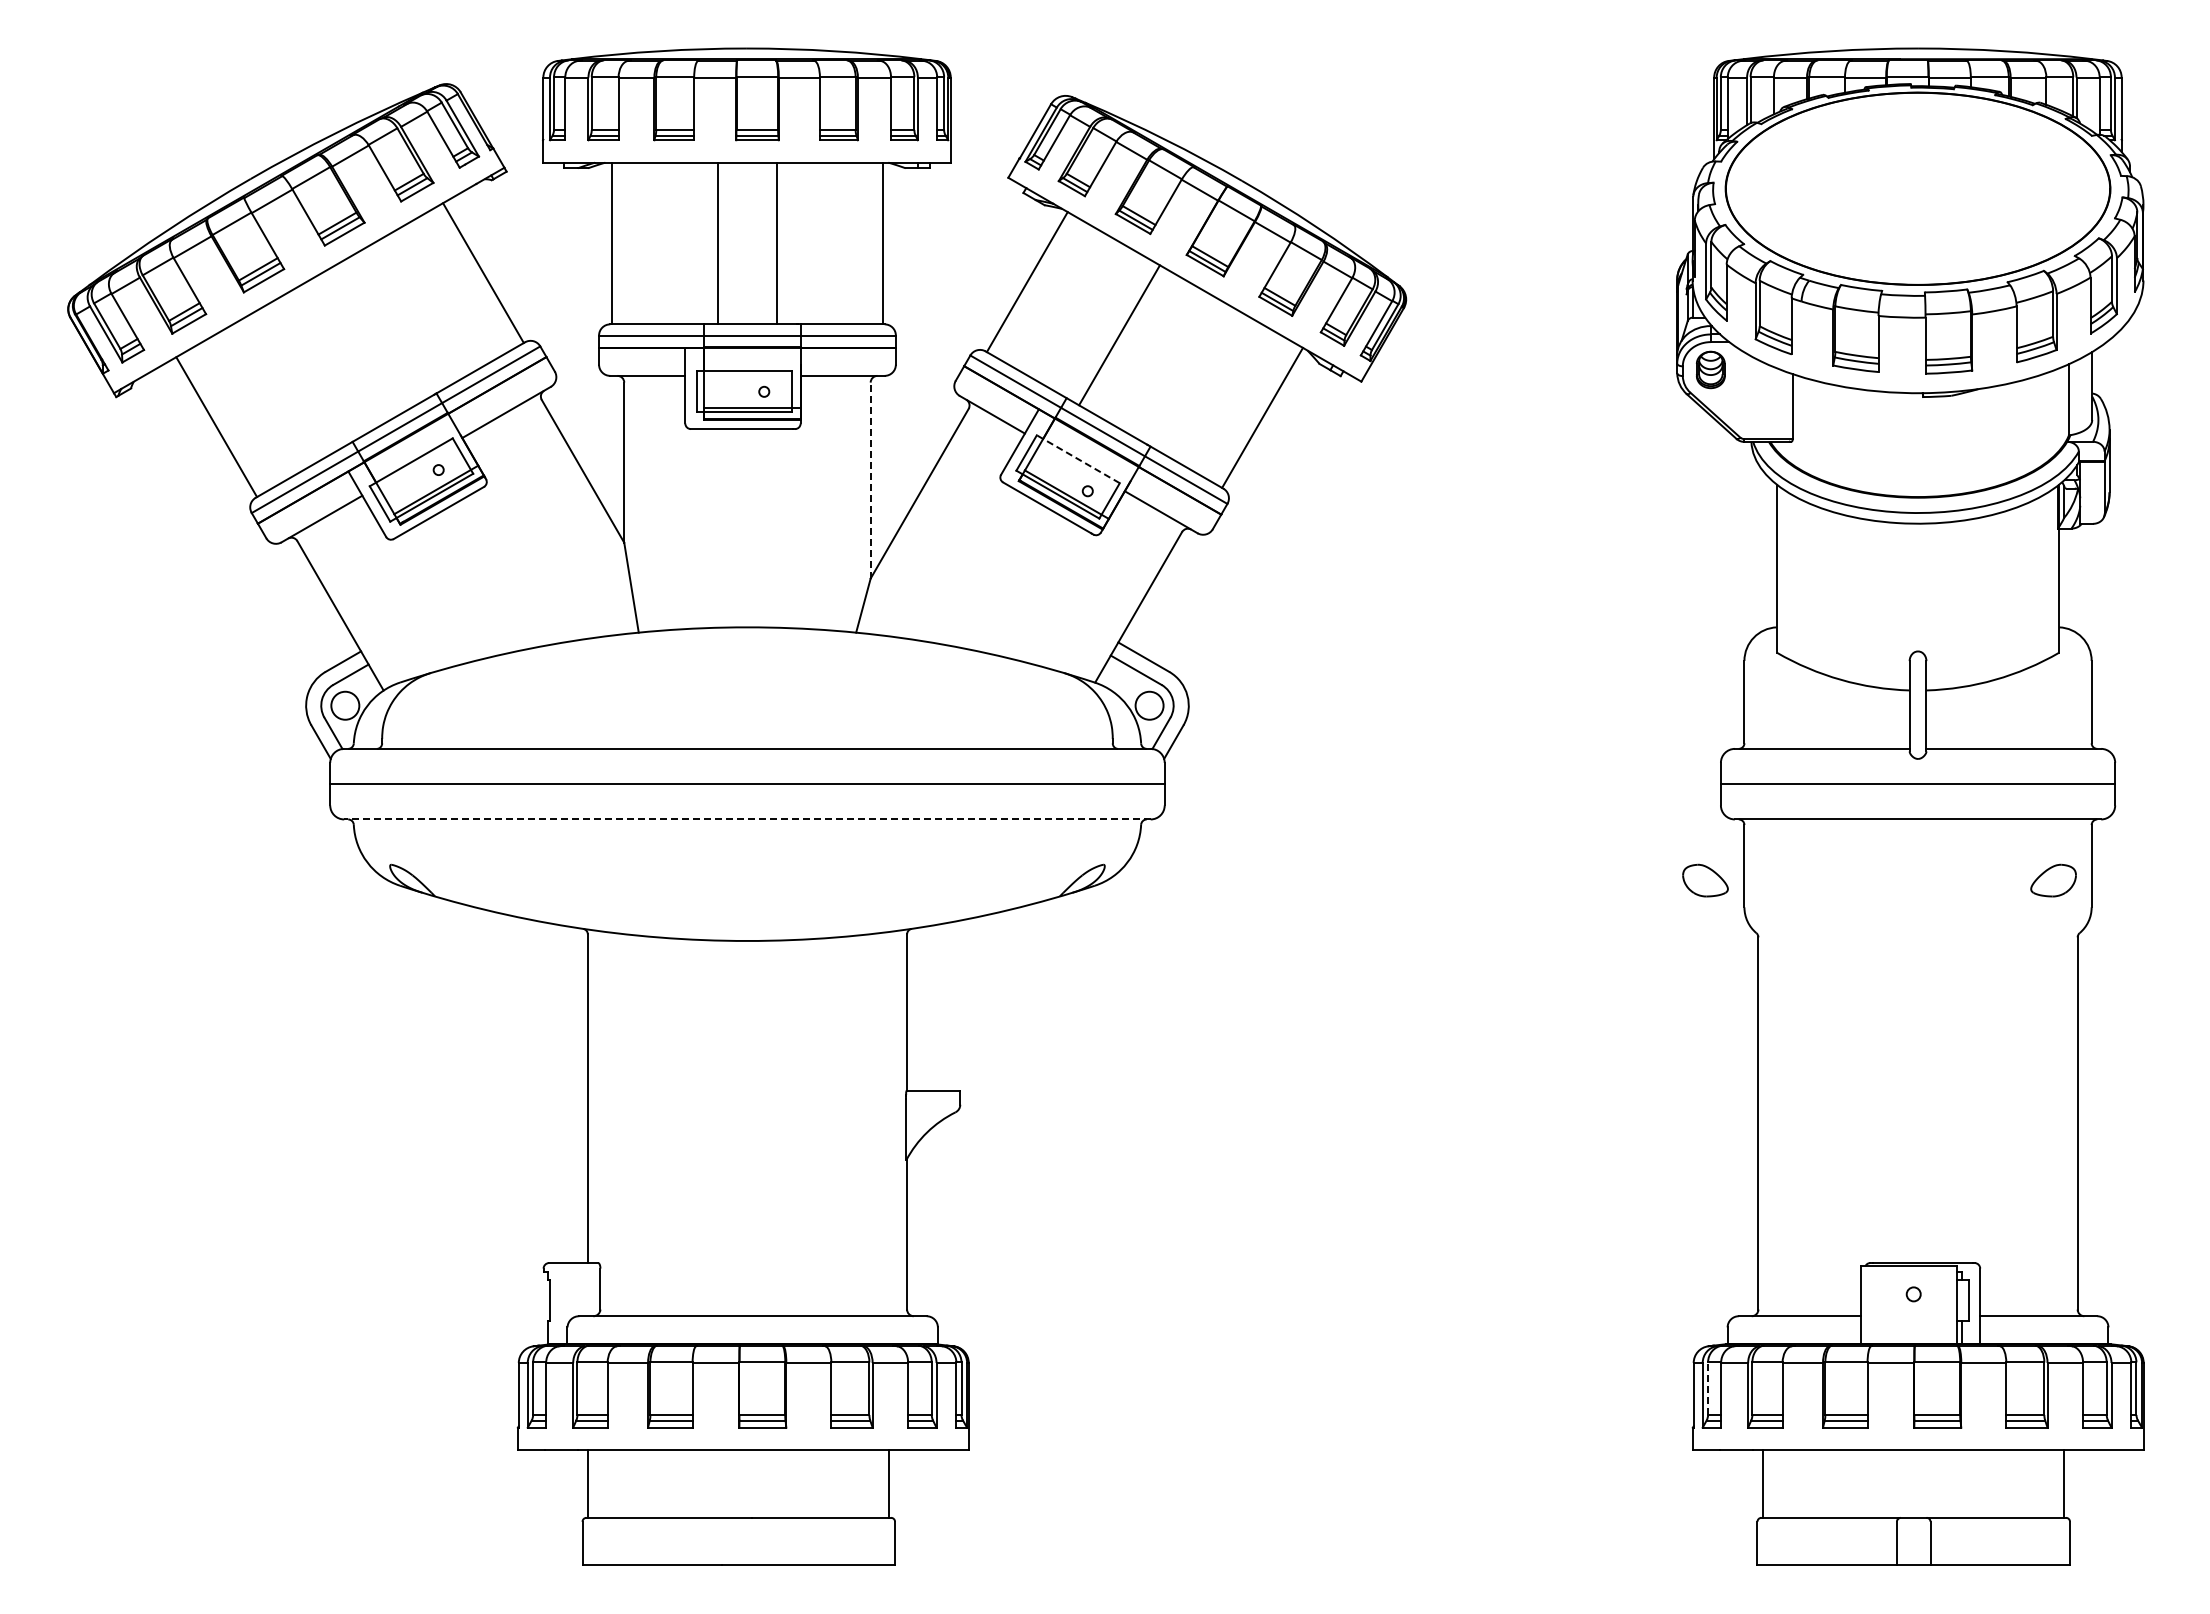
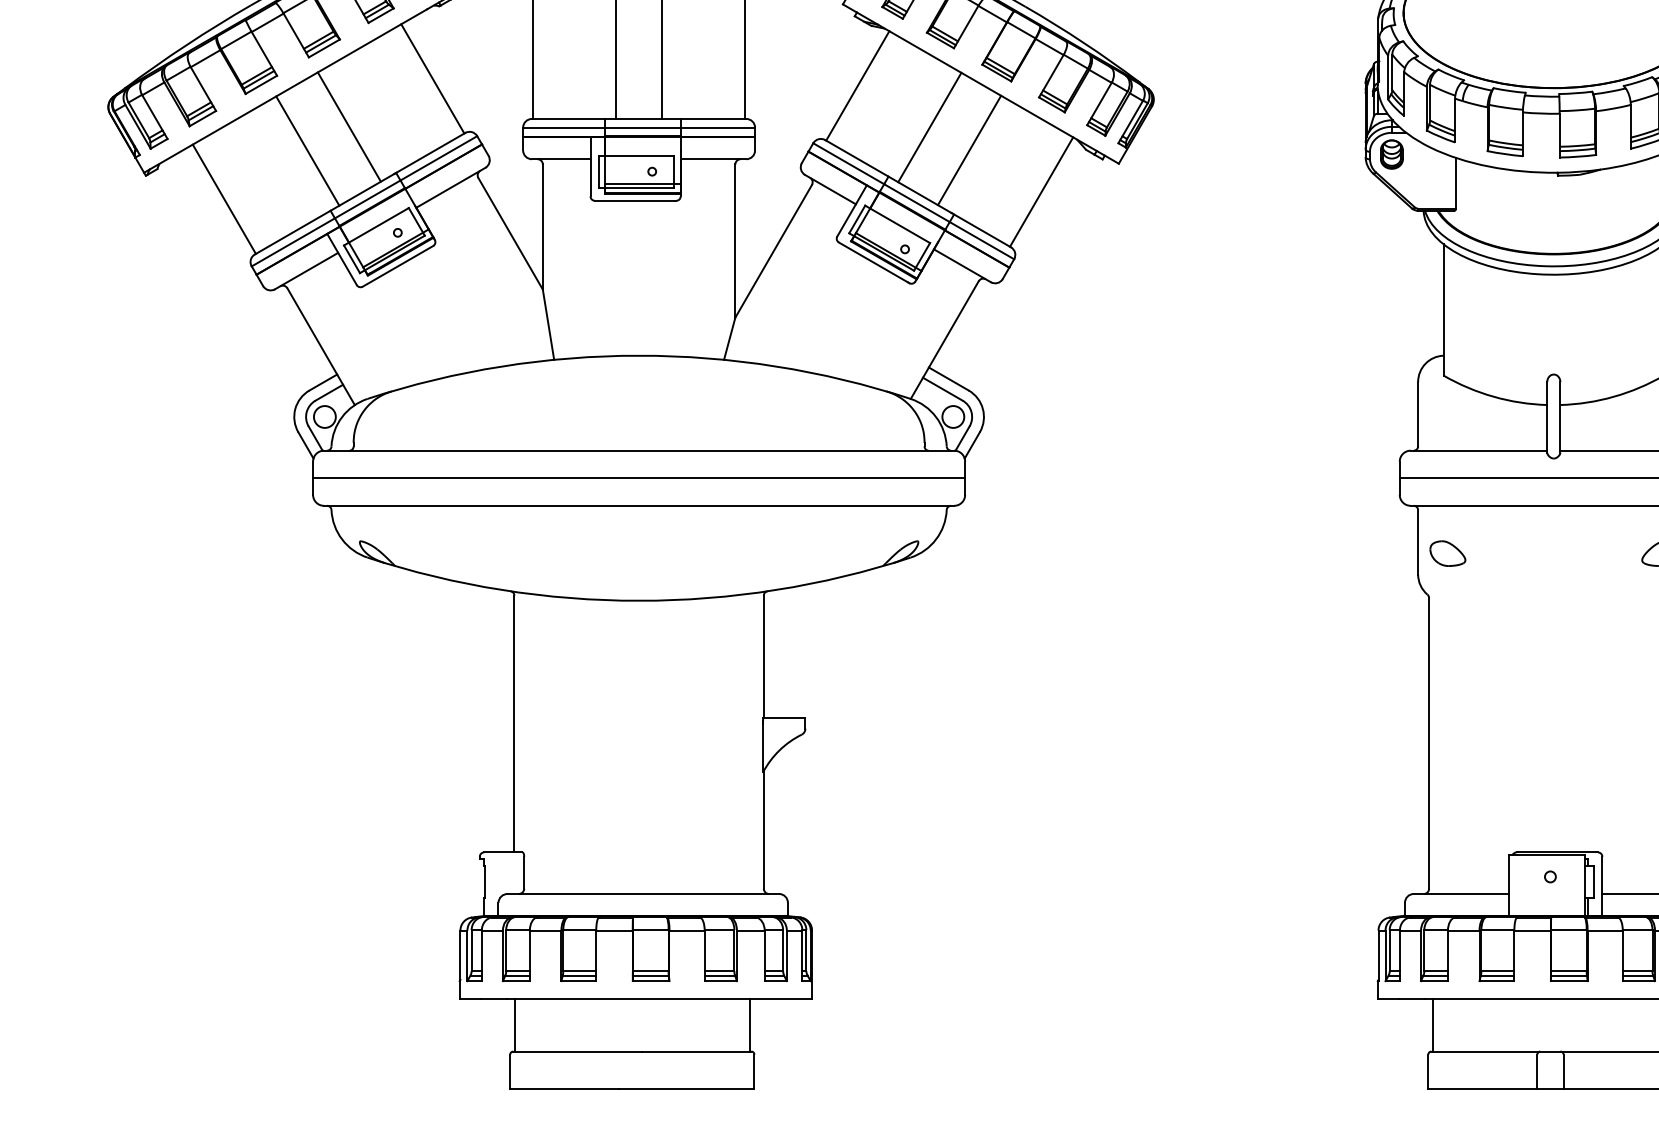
line: (376, 334) -> (349, 126), added
line: (1169, 364) -> (968, 150), added
line: (323, 365) -> (307, 151), added
line: (1078, 459) -> (897, 224), dashed -> solid
line: (870, 480) -> (735, 240), dashed -> solid
line: (746, 819) -> (638, 505), dashed -> solid
part: (1705, 880) -> (1447, 553), moved
line: (1708, 1388) -> (1390, 950), dashed -> solid

